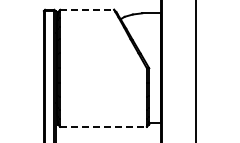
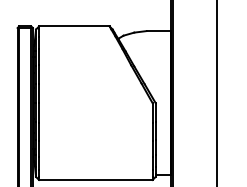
line: (87, 9) -> (74, 26), dashed -> solid
line: (104, 126) -> (97, 179), dashed -> solid

